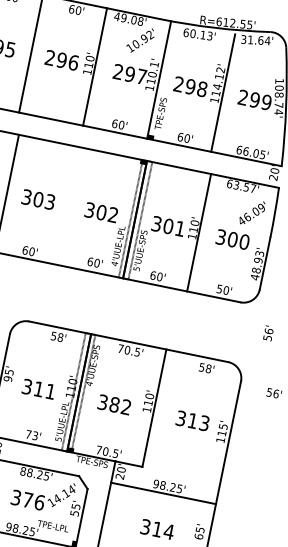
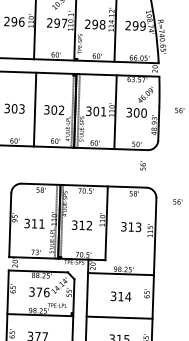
line: (70, 206) -> (34, 109), added
text: (267, 332) -> (142, 165), moved
text: (113, 404) -> (81, 225), 382 -> 312

